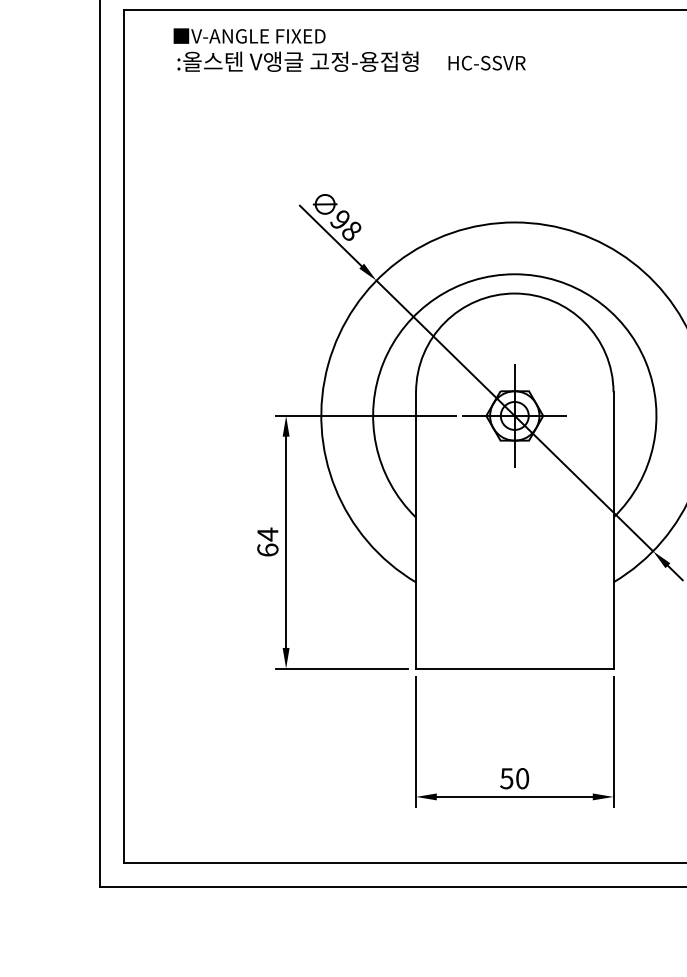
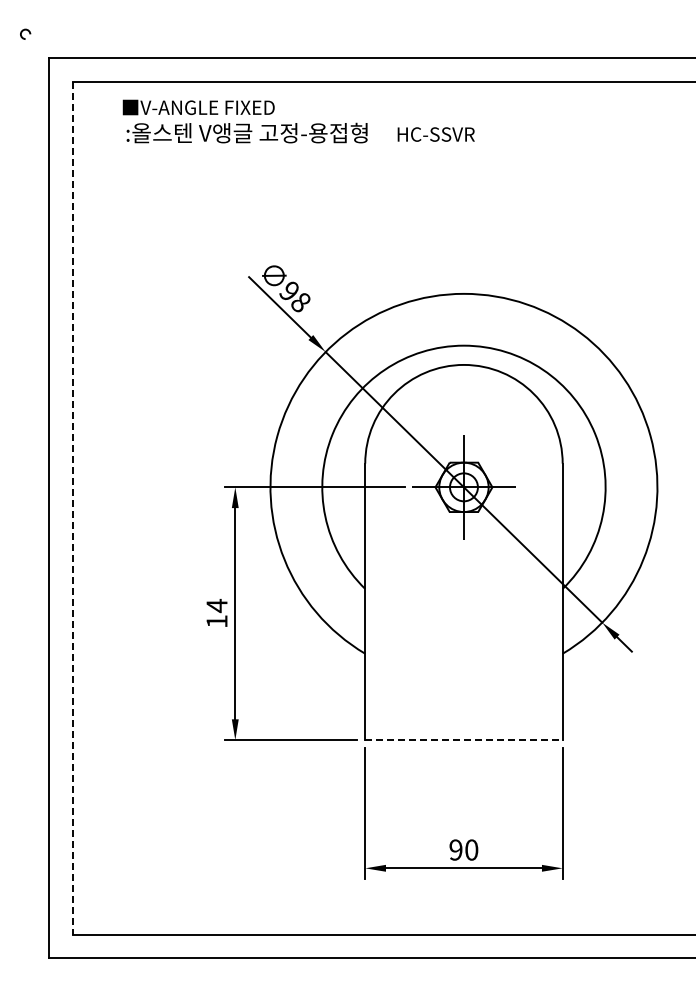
line: (123, 437) -> (72, 508), solid -> dashed
text: (267, 550) -> (216, 621), 64 -> 14
line: (514, 669) -> (463, 740), solid -> dashed
text: (506, 778) -> (455, 849), 50 -> 90

